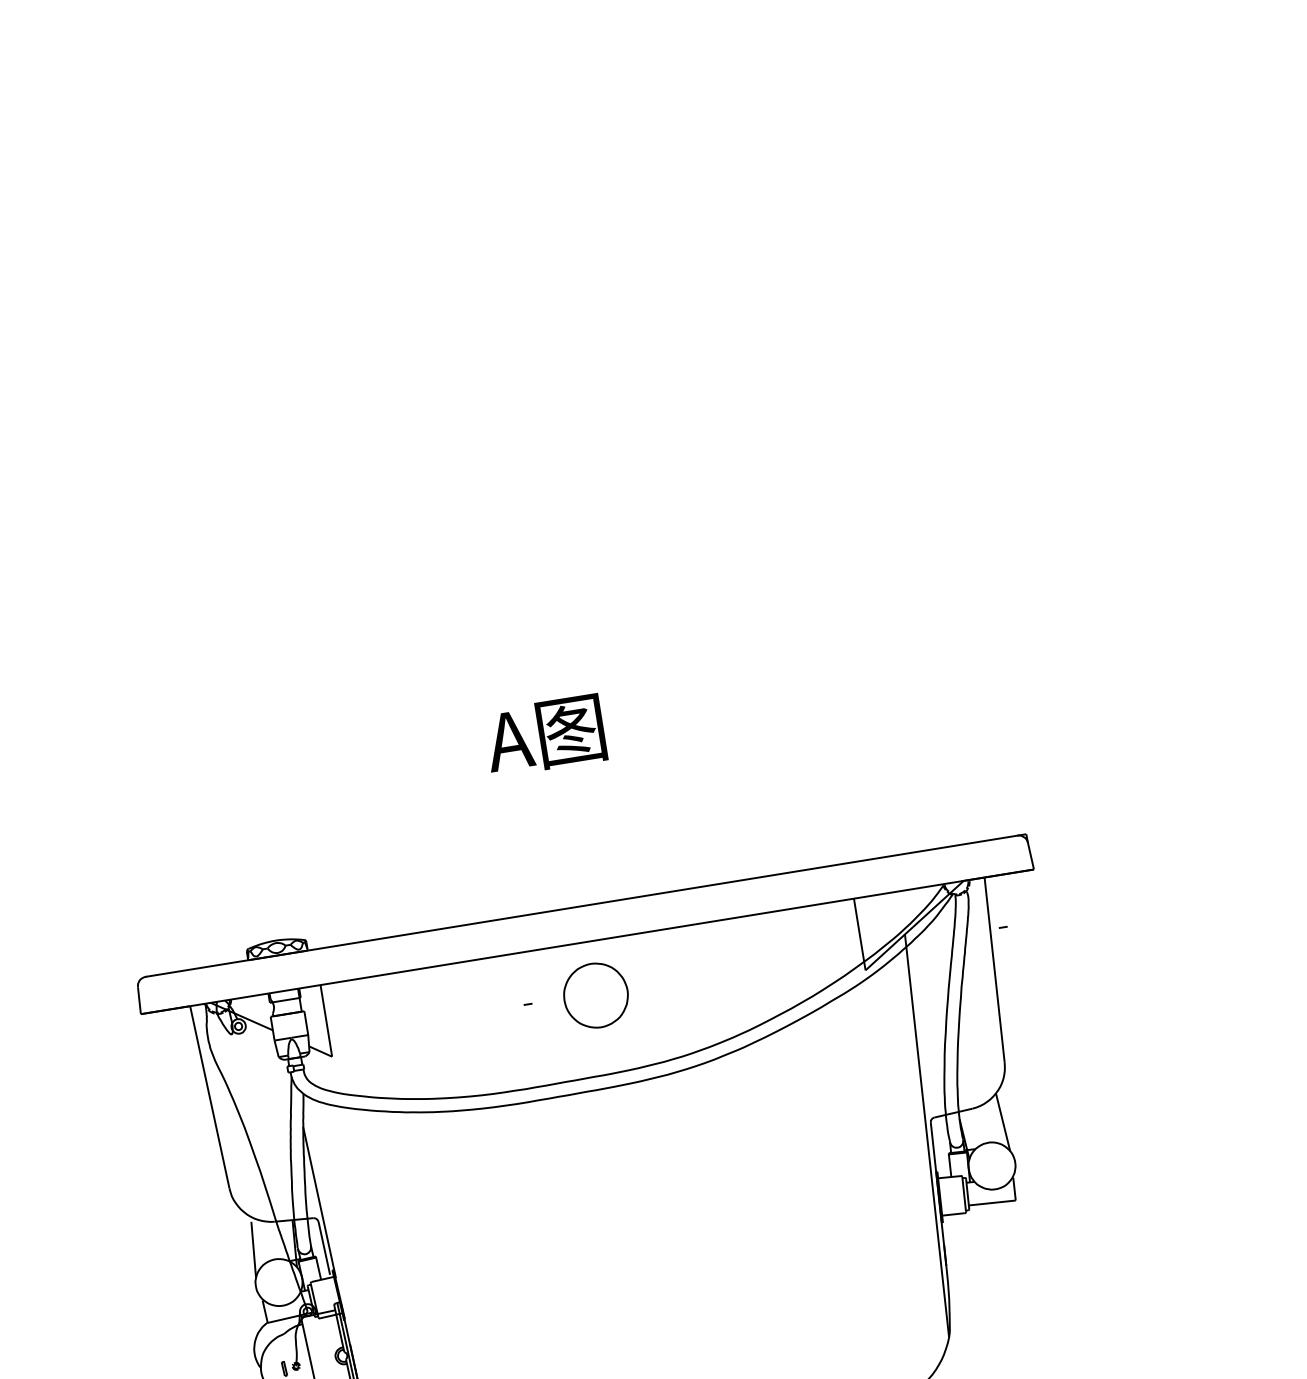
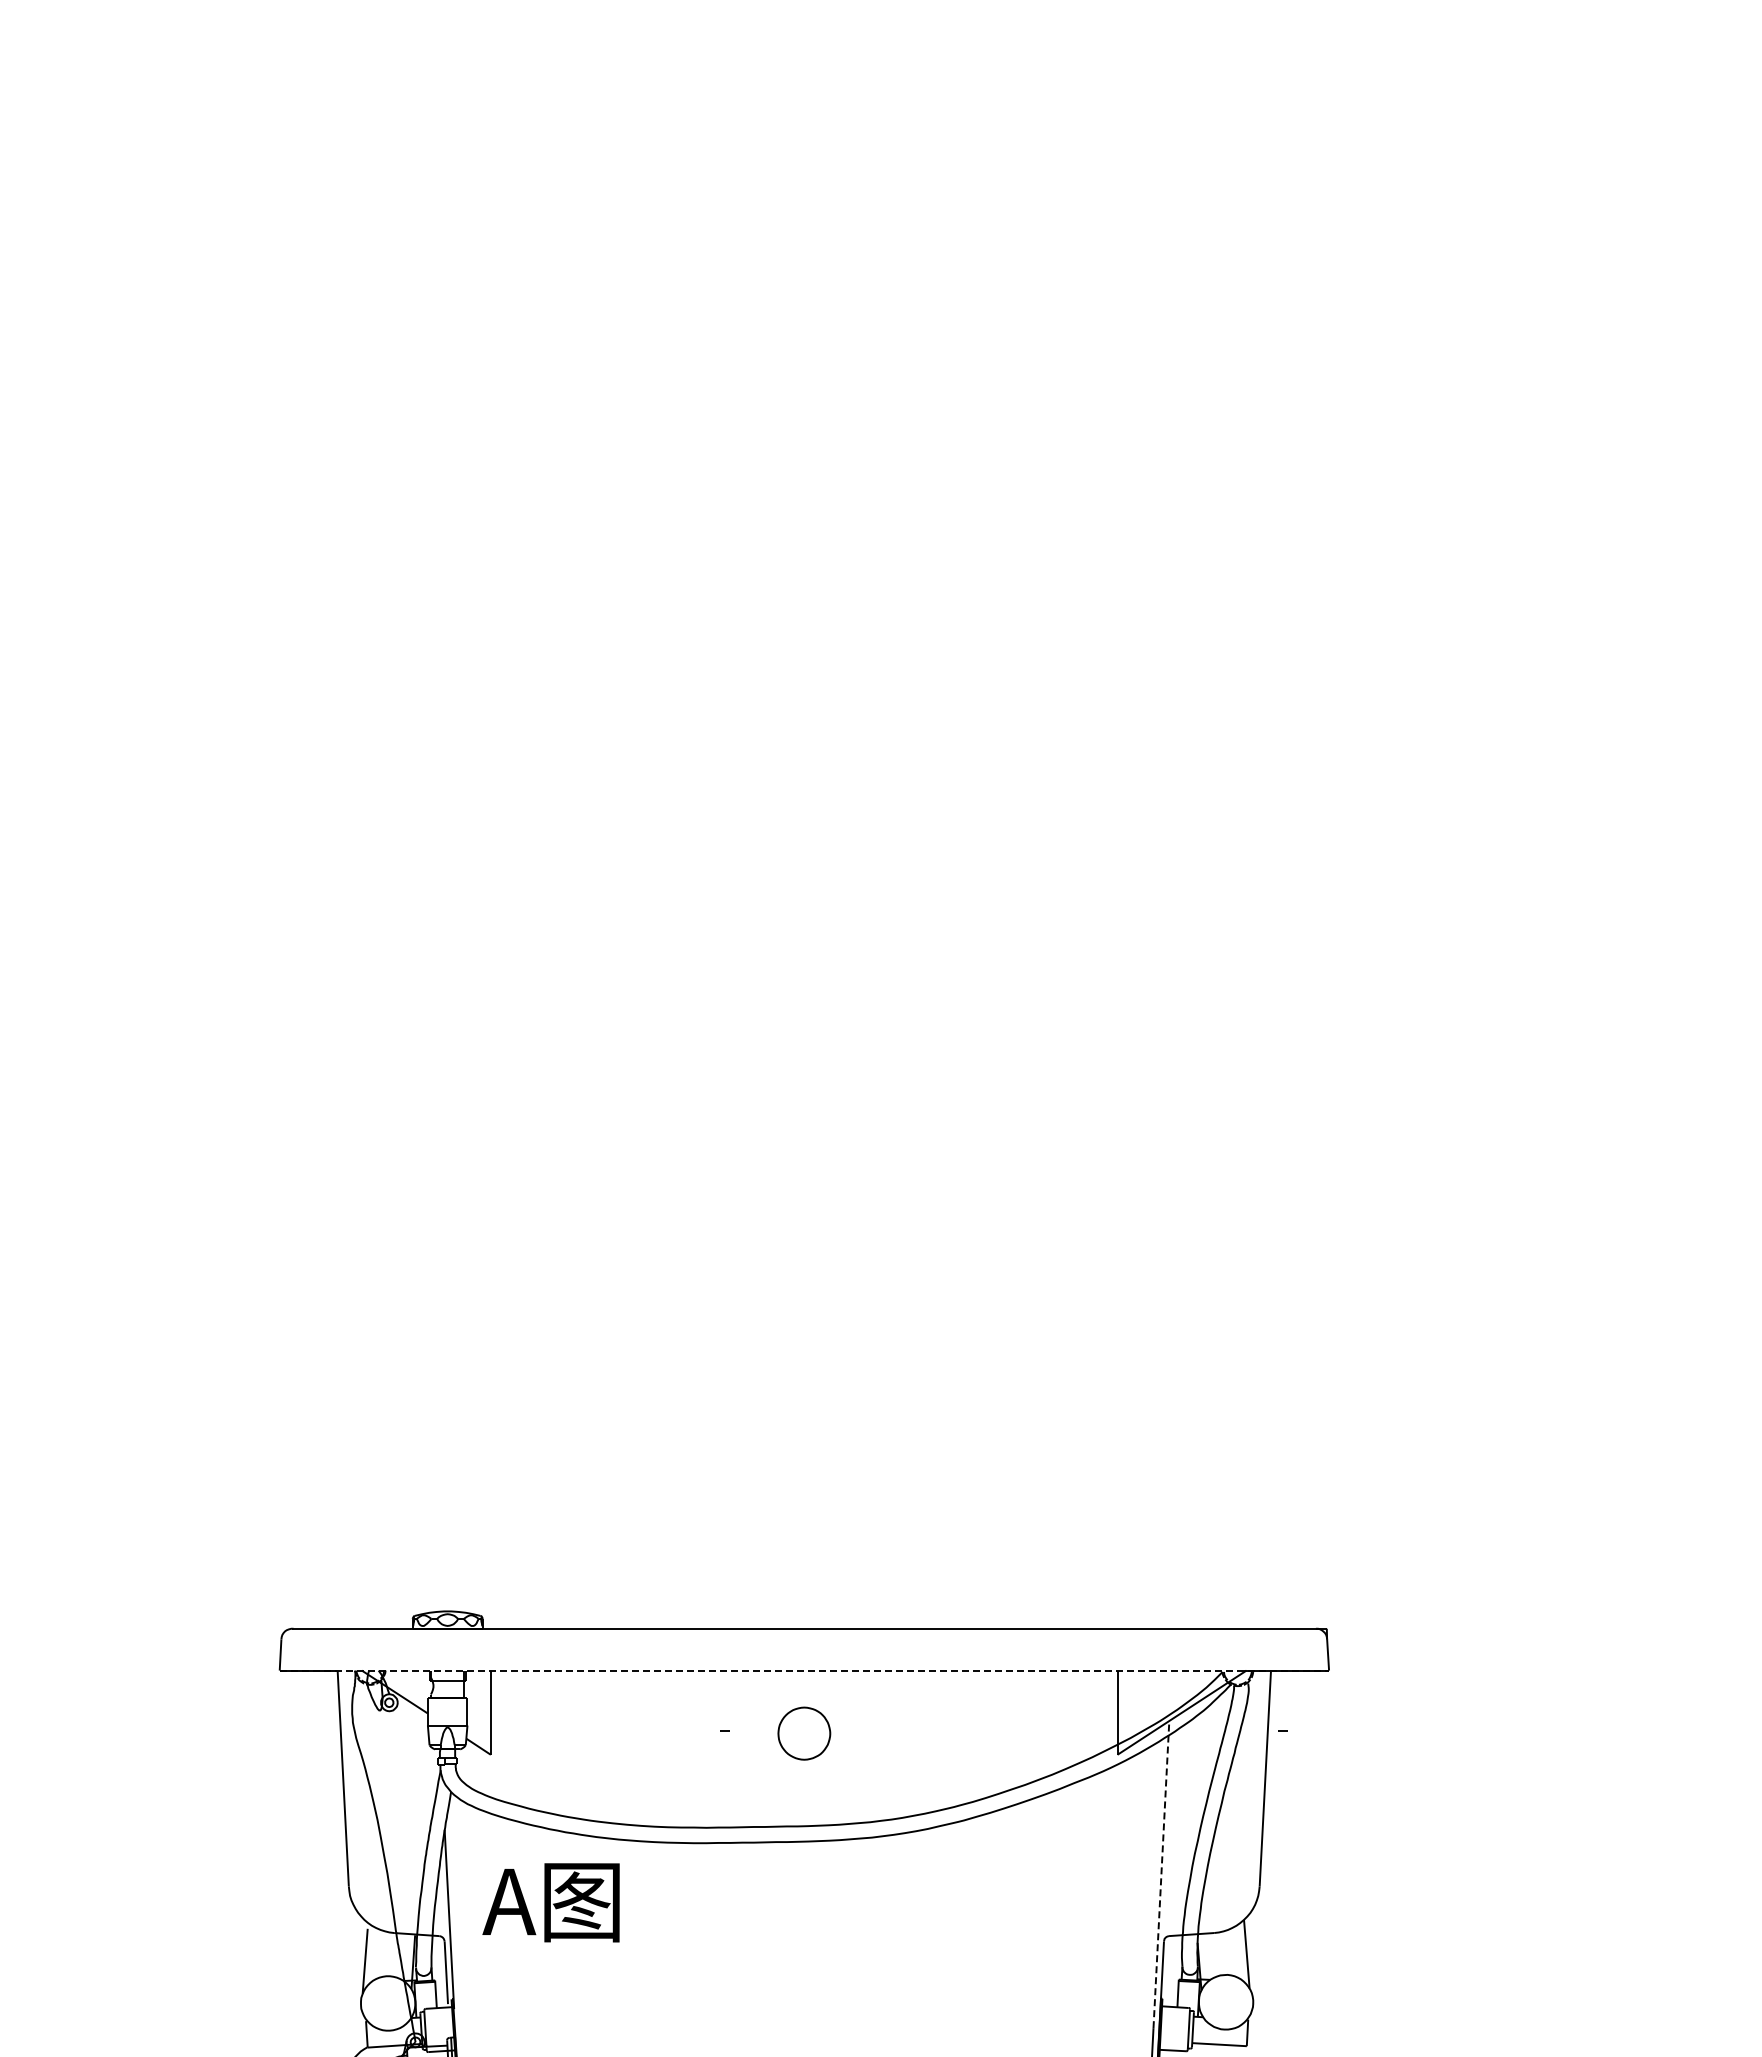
text: (544, 735) -> (550, 1902), moved
line: (587, 941) -> (804, 1670), solid -> dashed
part: (596, 995) -> (804, 1733), size x0.7
line: (919, 1066) -> (1161, 1874), solid -> dashed

